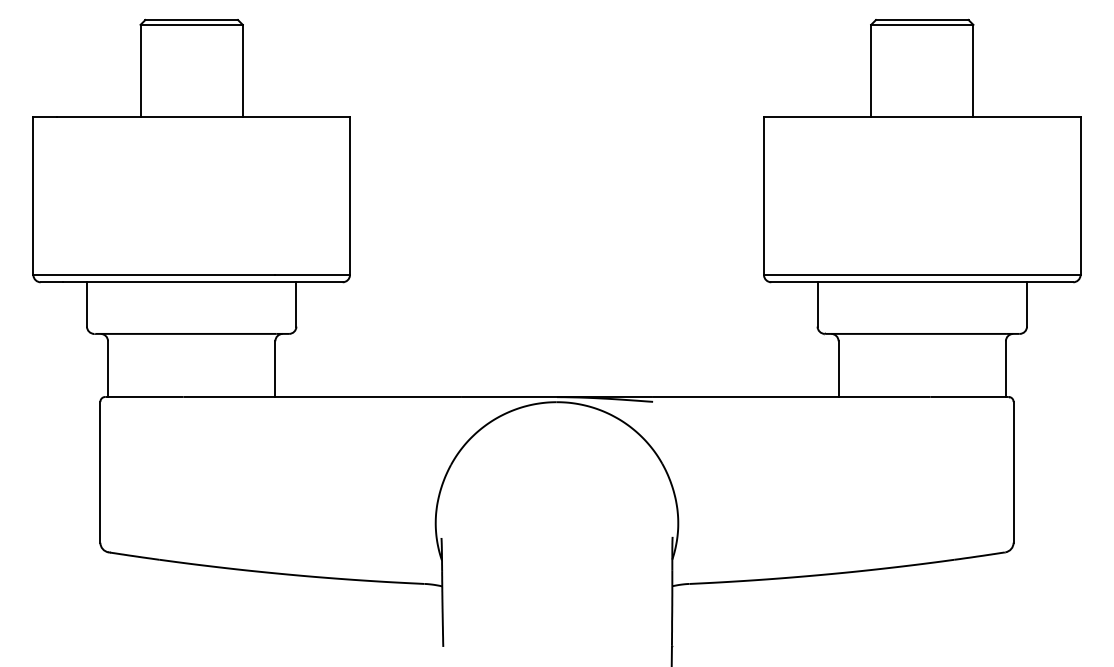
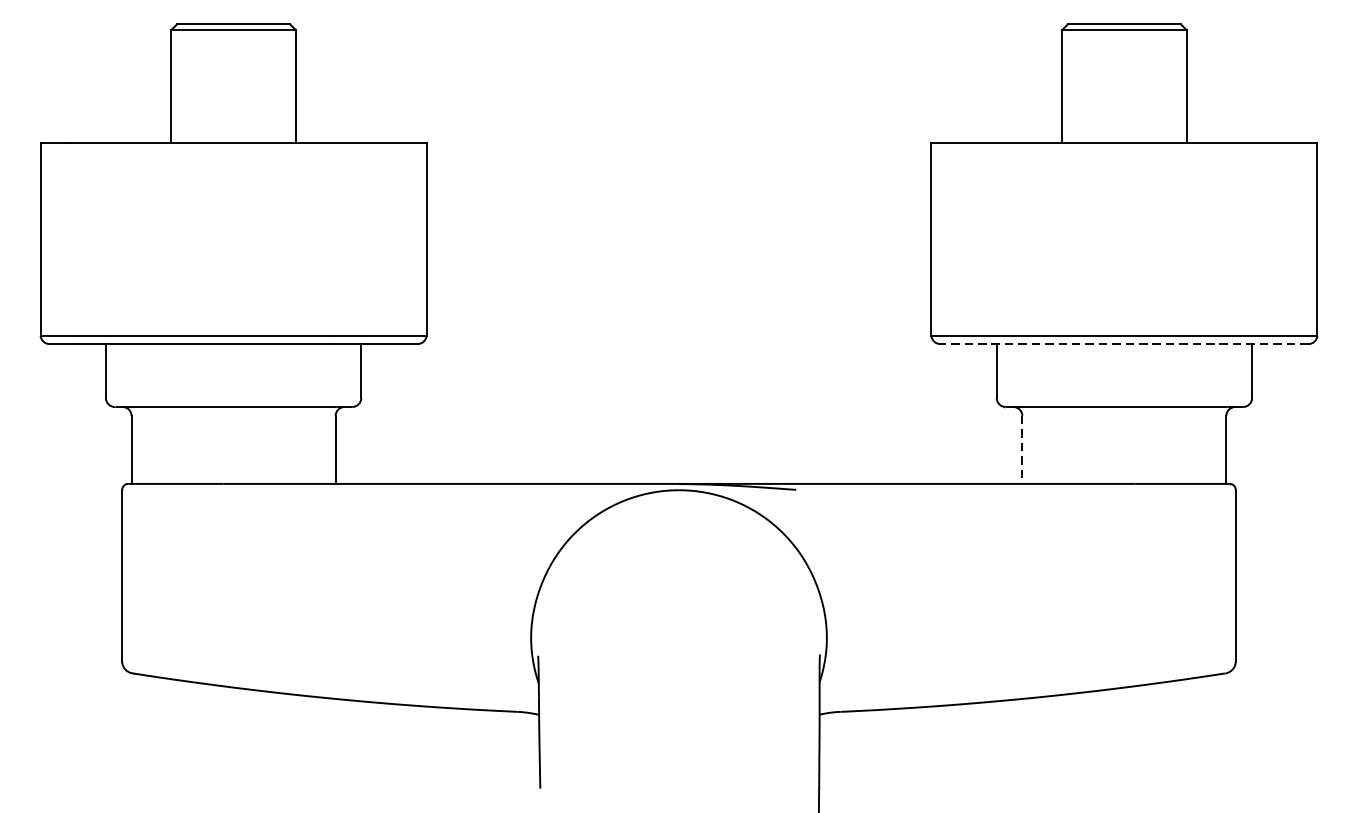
line: (922, 282) -> (1124, 344), solid -> dashed
line: (838, 369) -> (1022, 450), solid -> dashed

